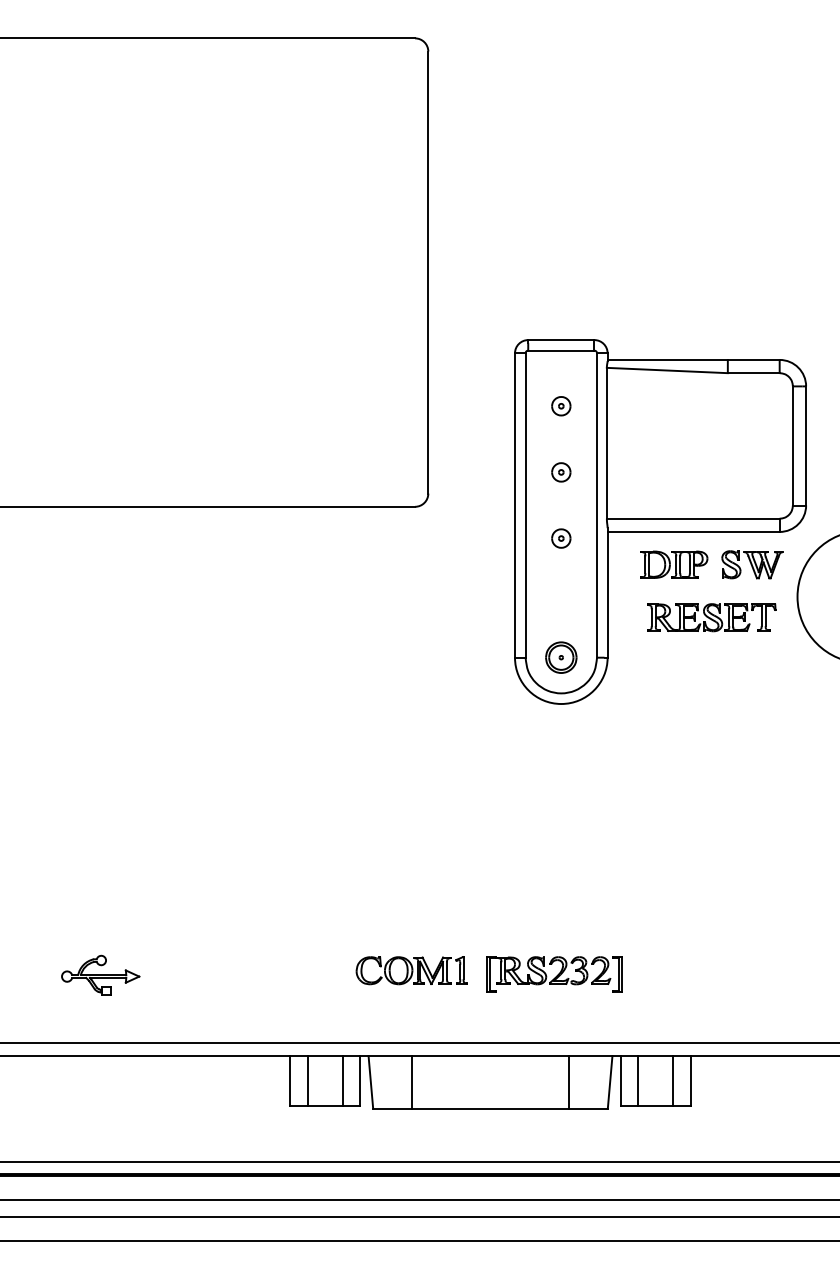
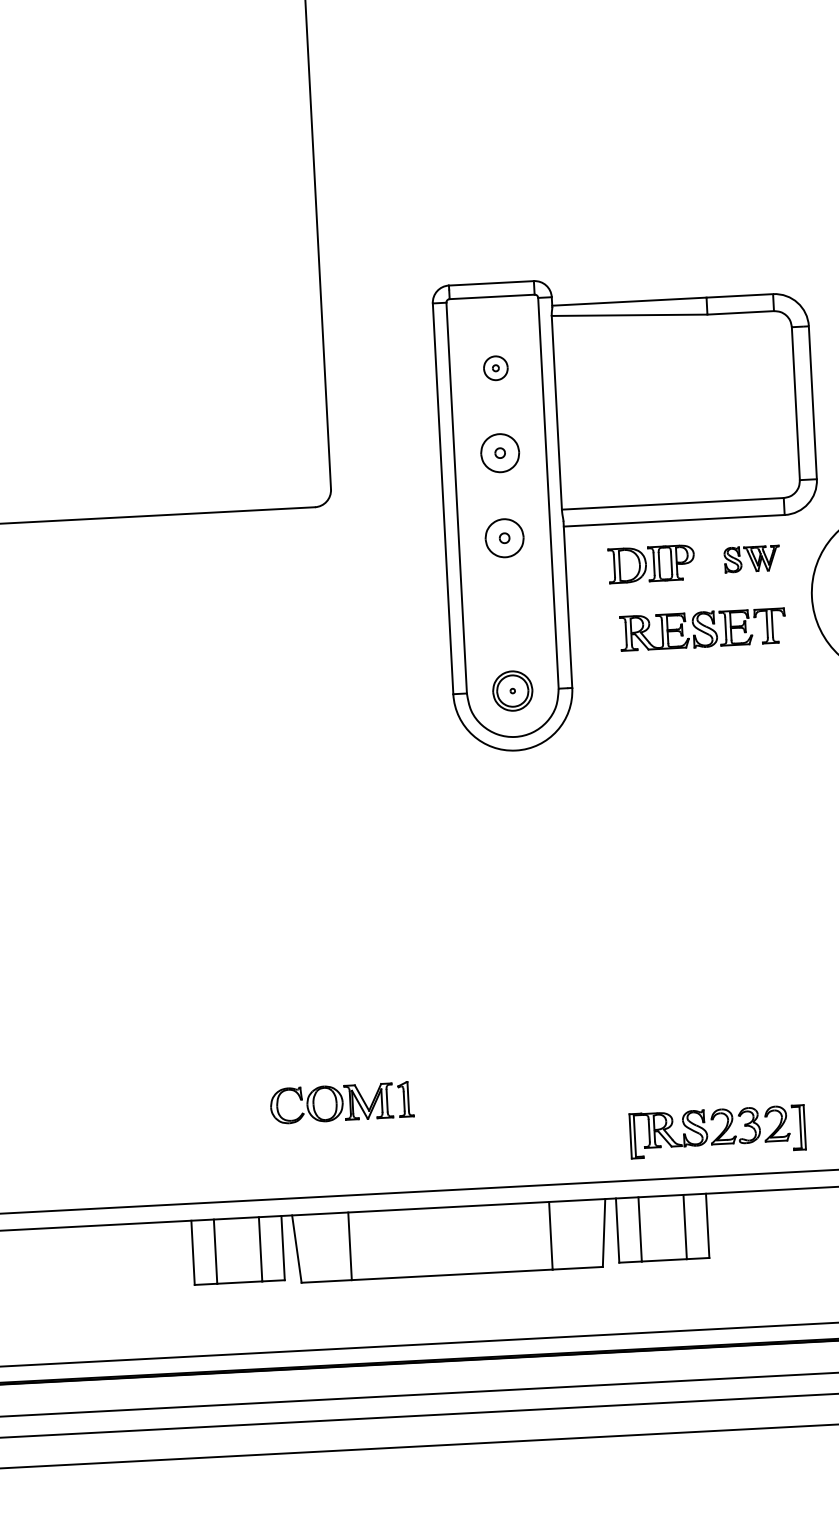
part: (561, 472) -> (500, 453), size x1.6
part: (561, 538) -> (505, 538), size x1.6
part: (752, 564) -> (751, 558), size x0.7
part: (554, 974) -> (717, 1131), moved

